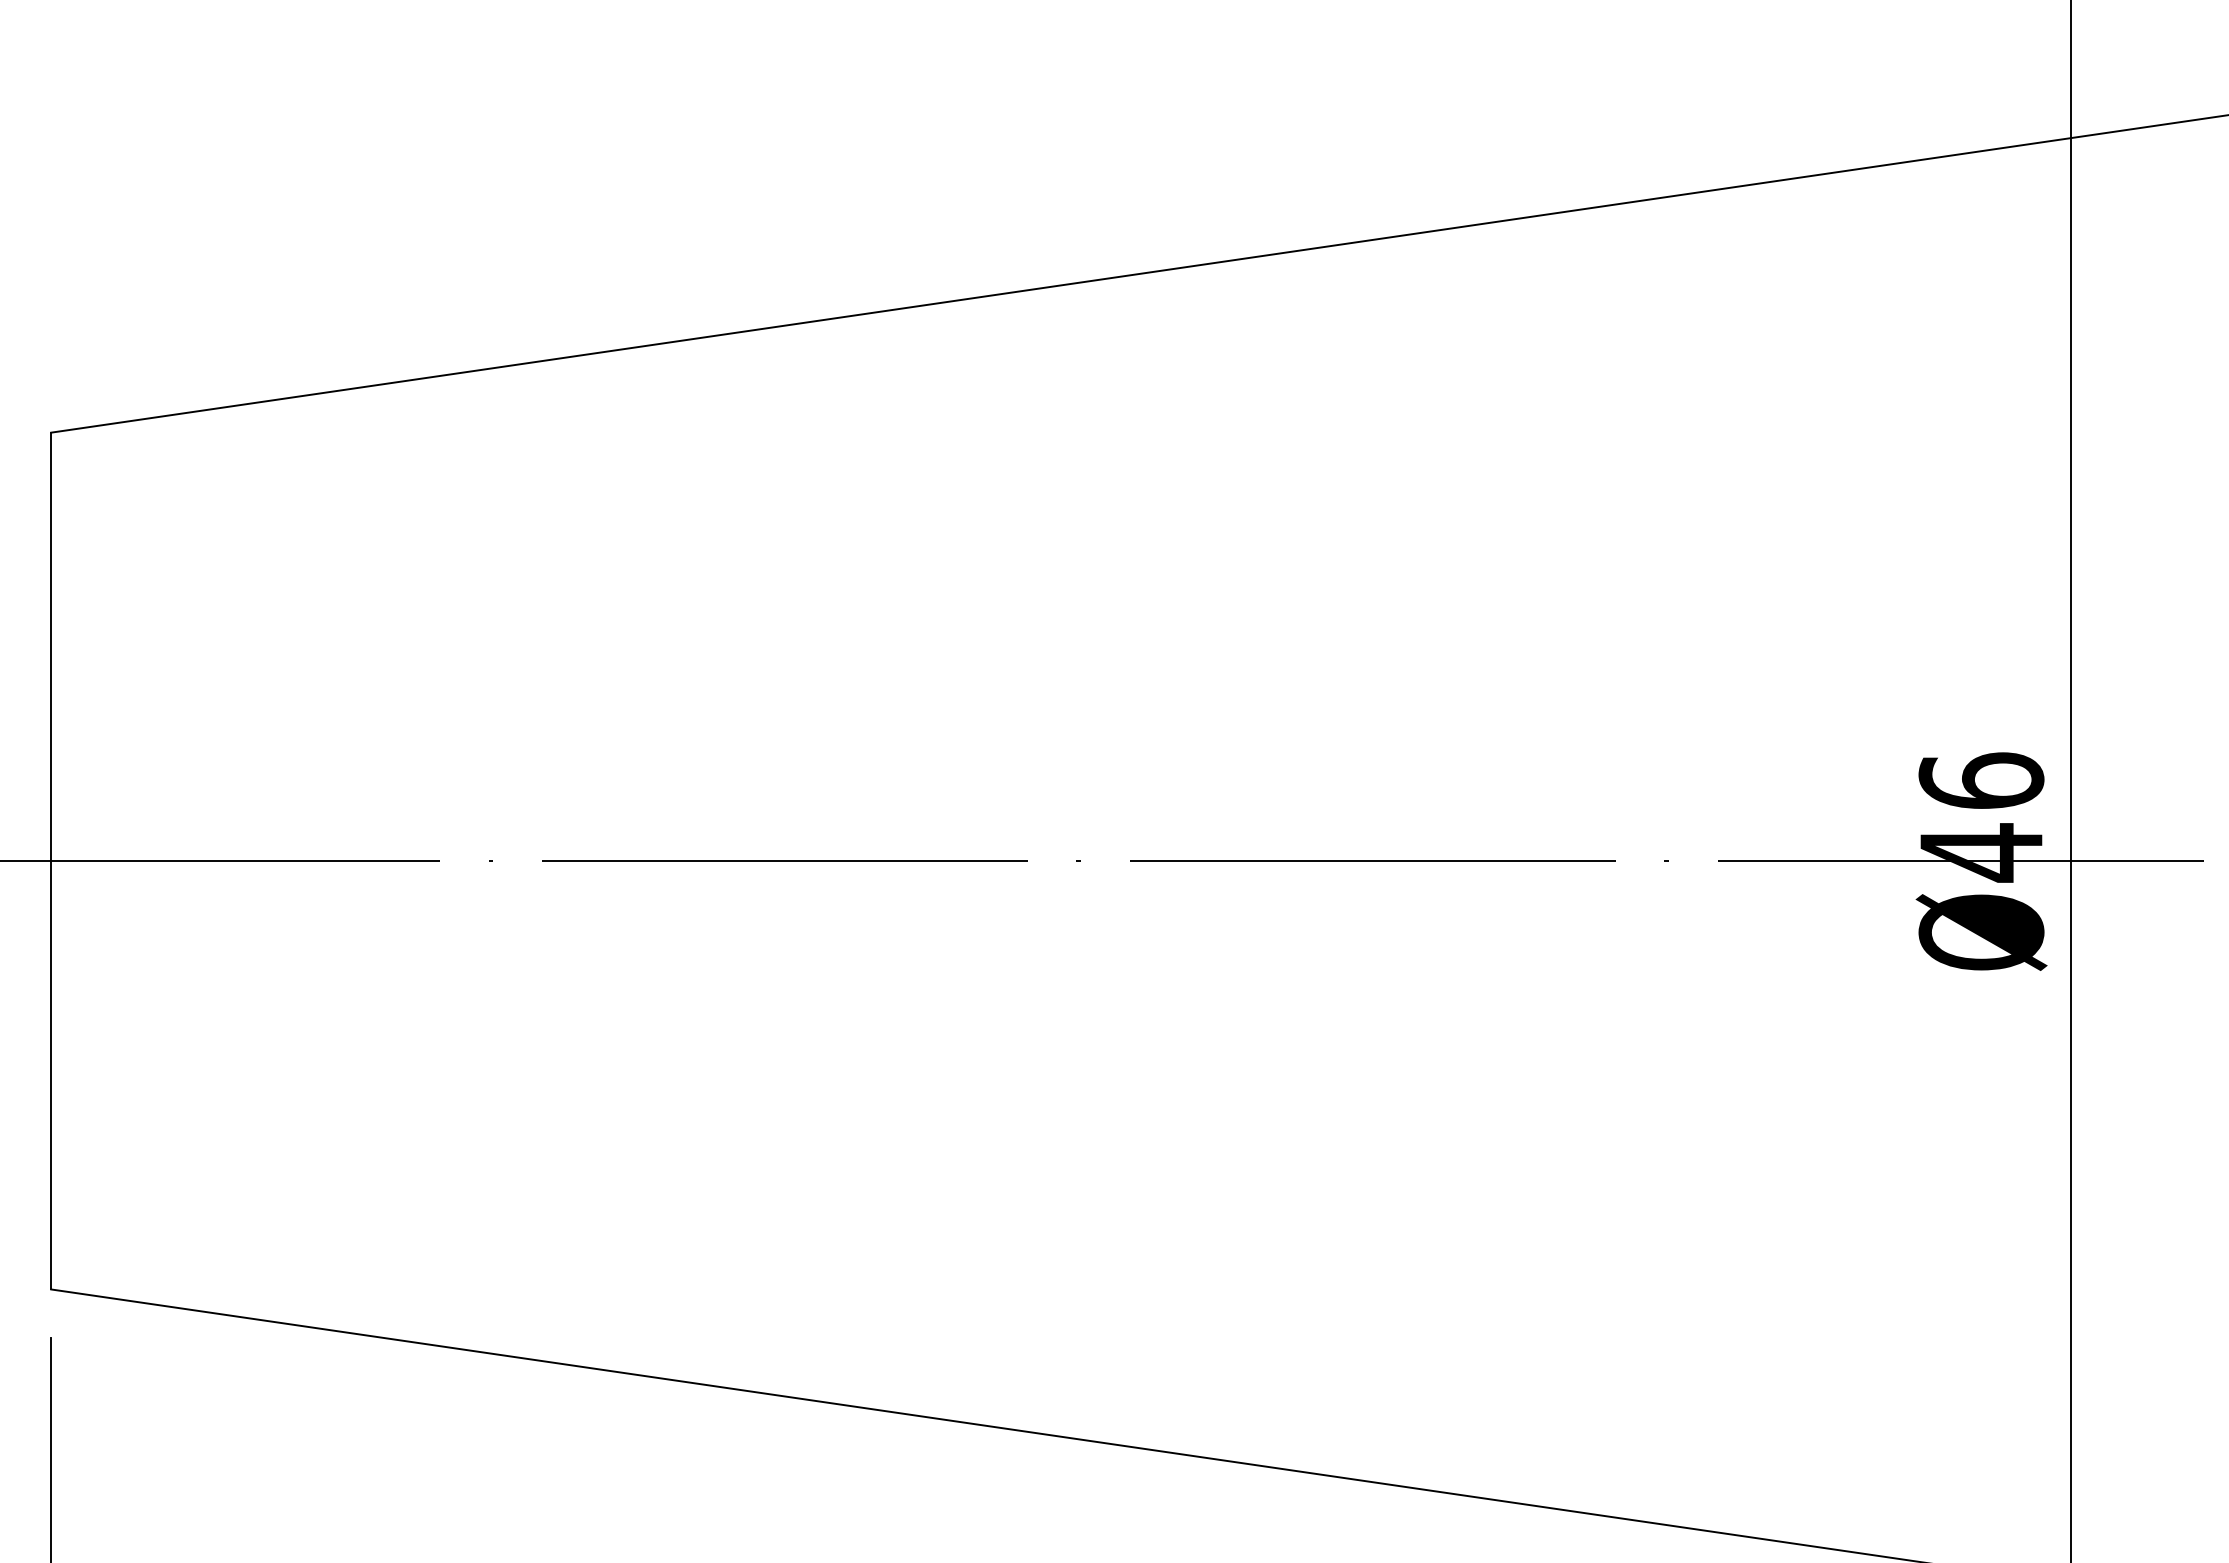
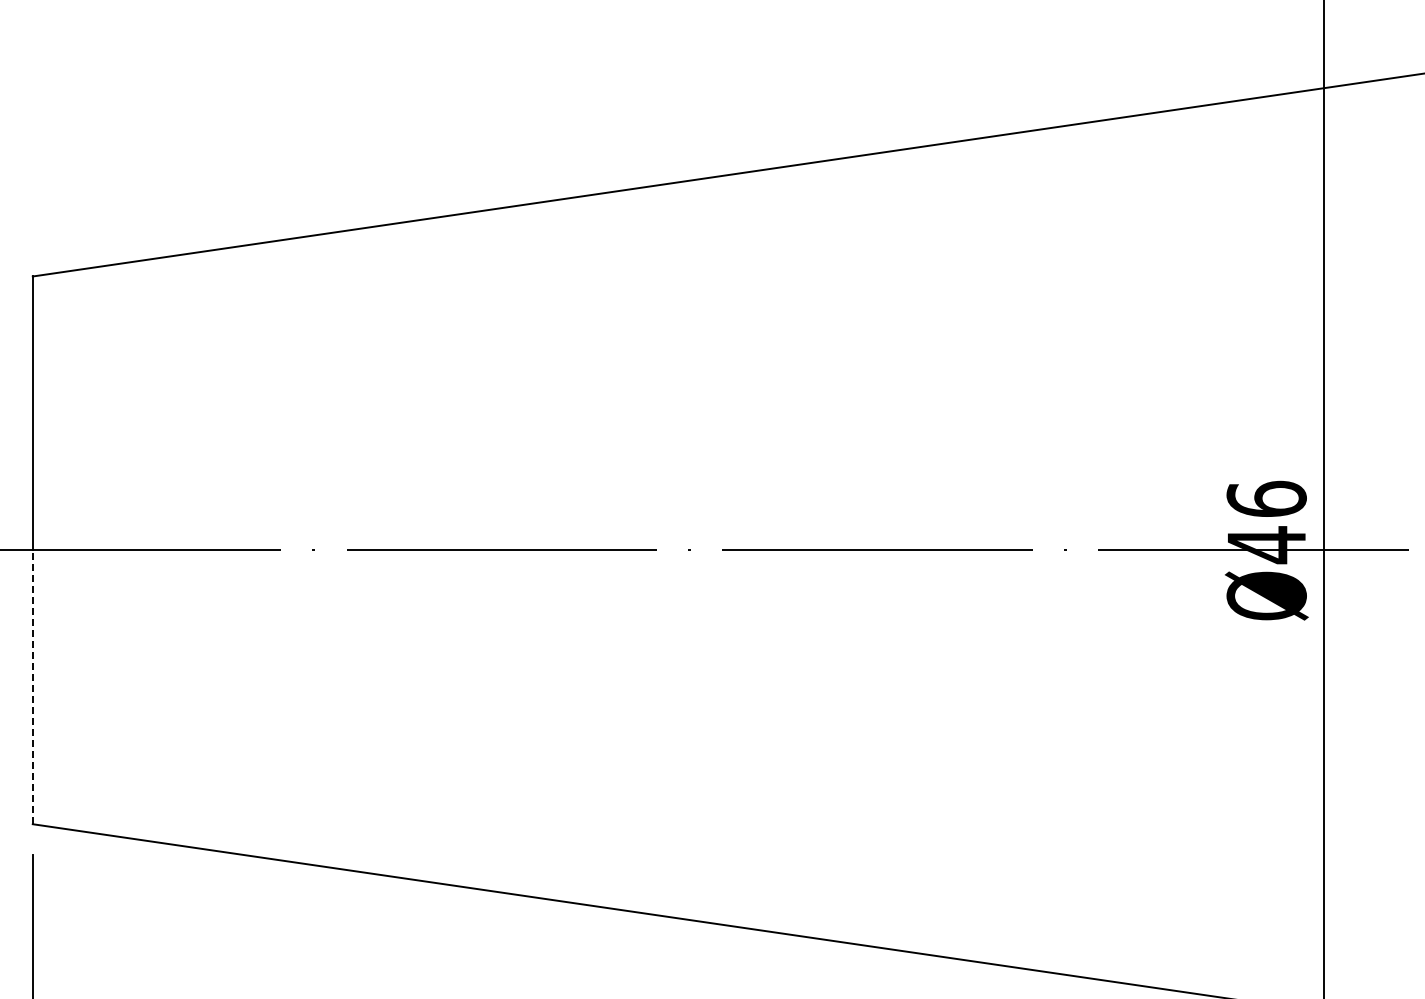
line: (50, 1075) -> (32, 687), solid -> dashed

